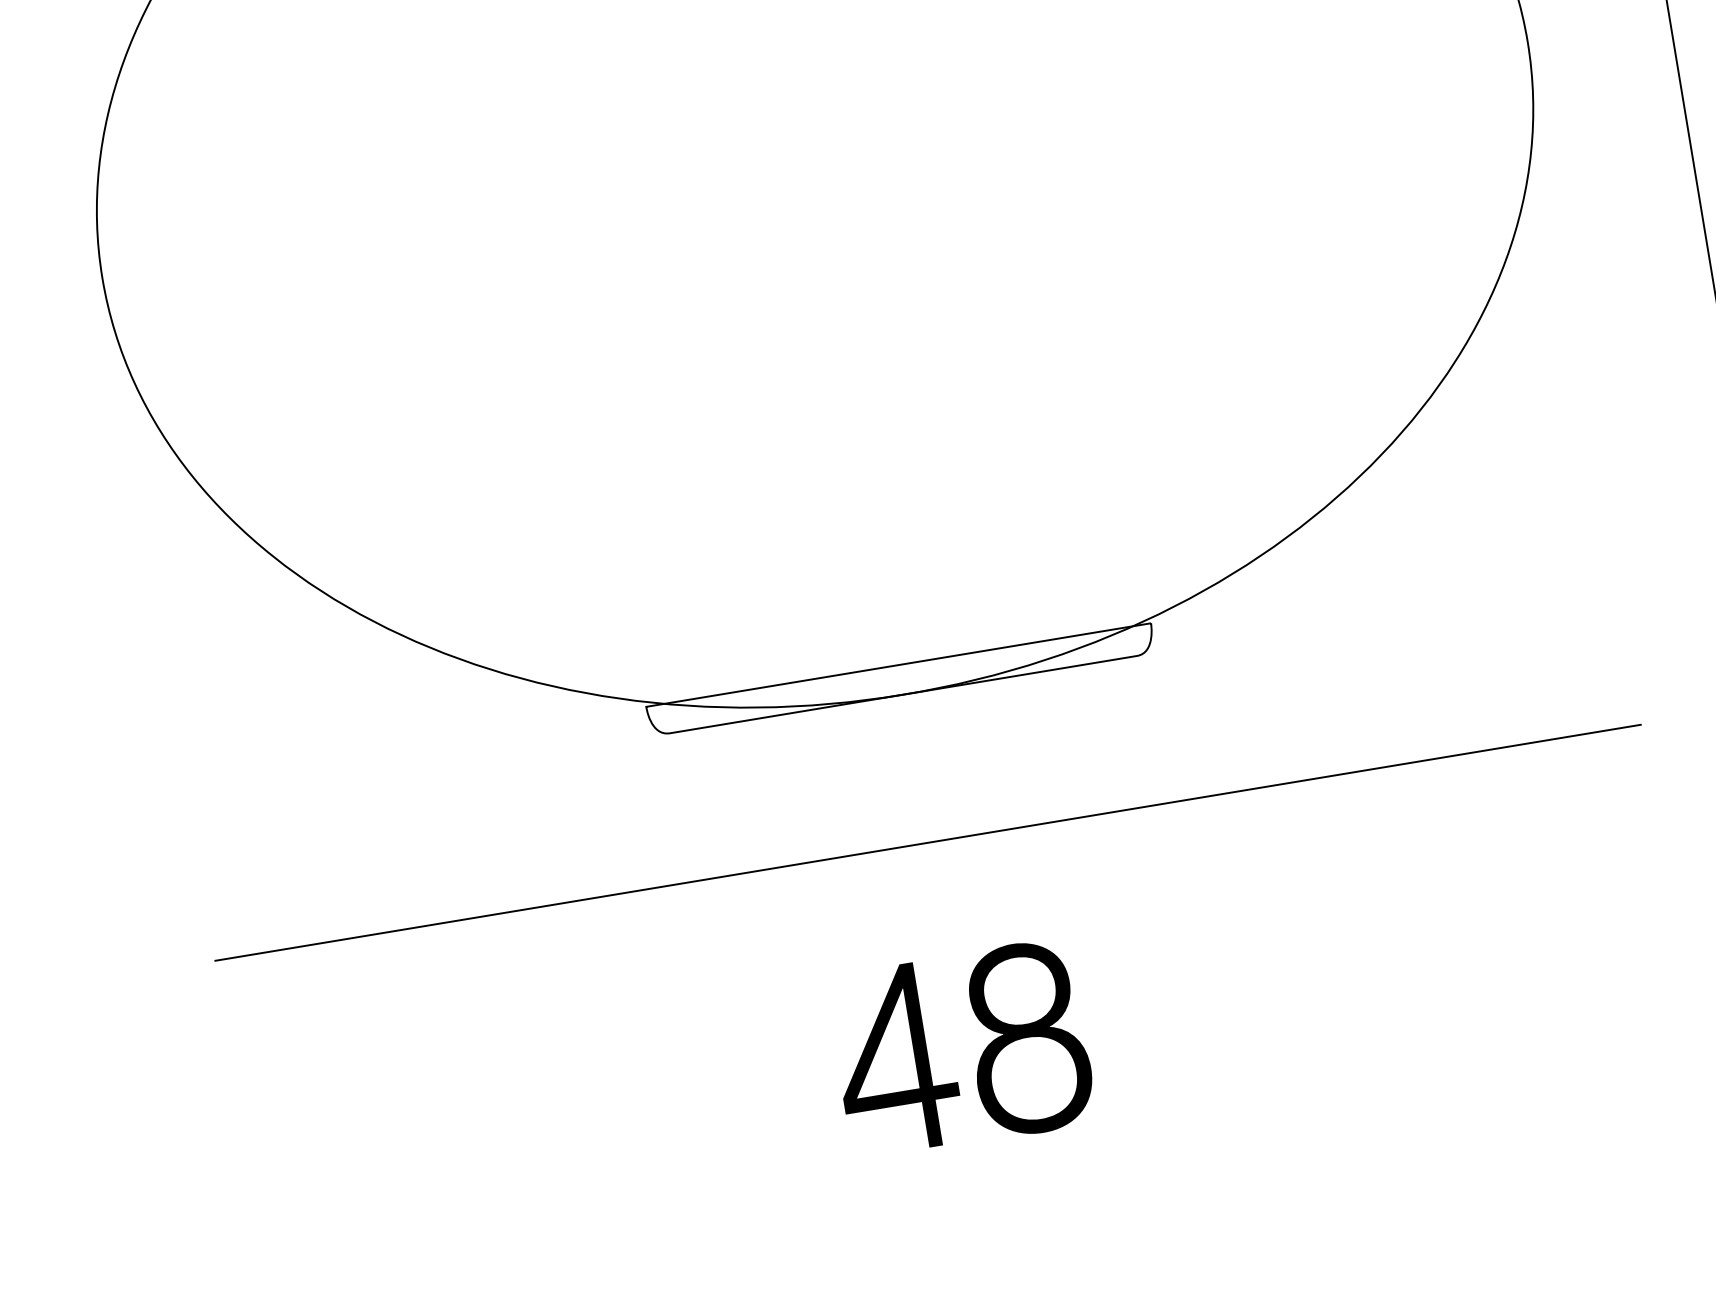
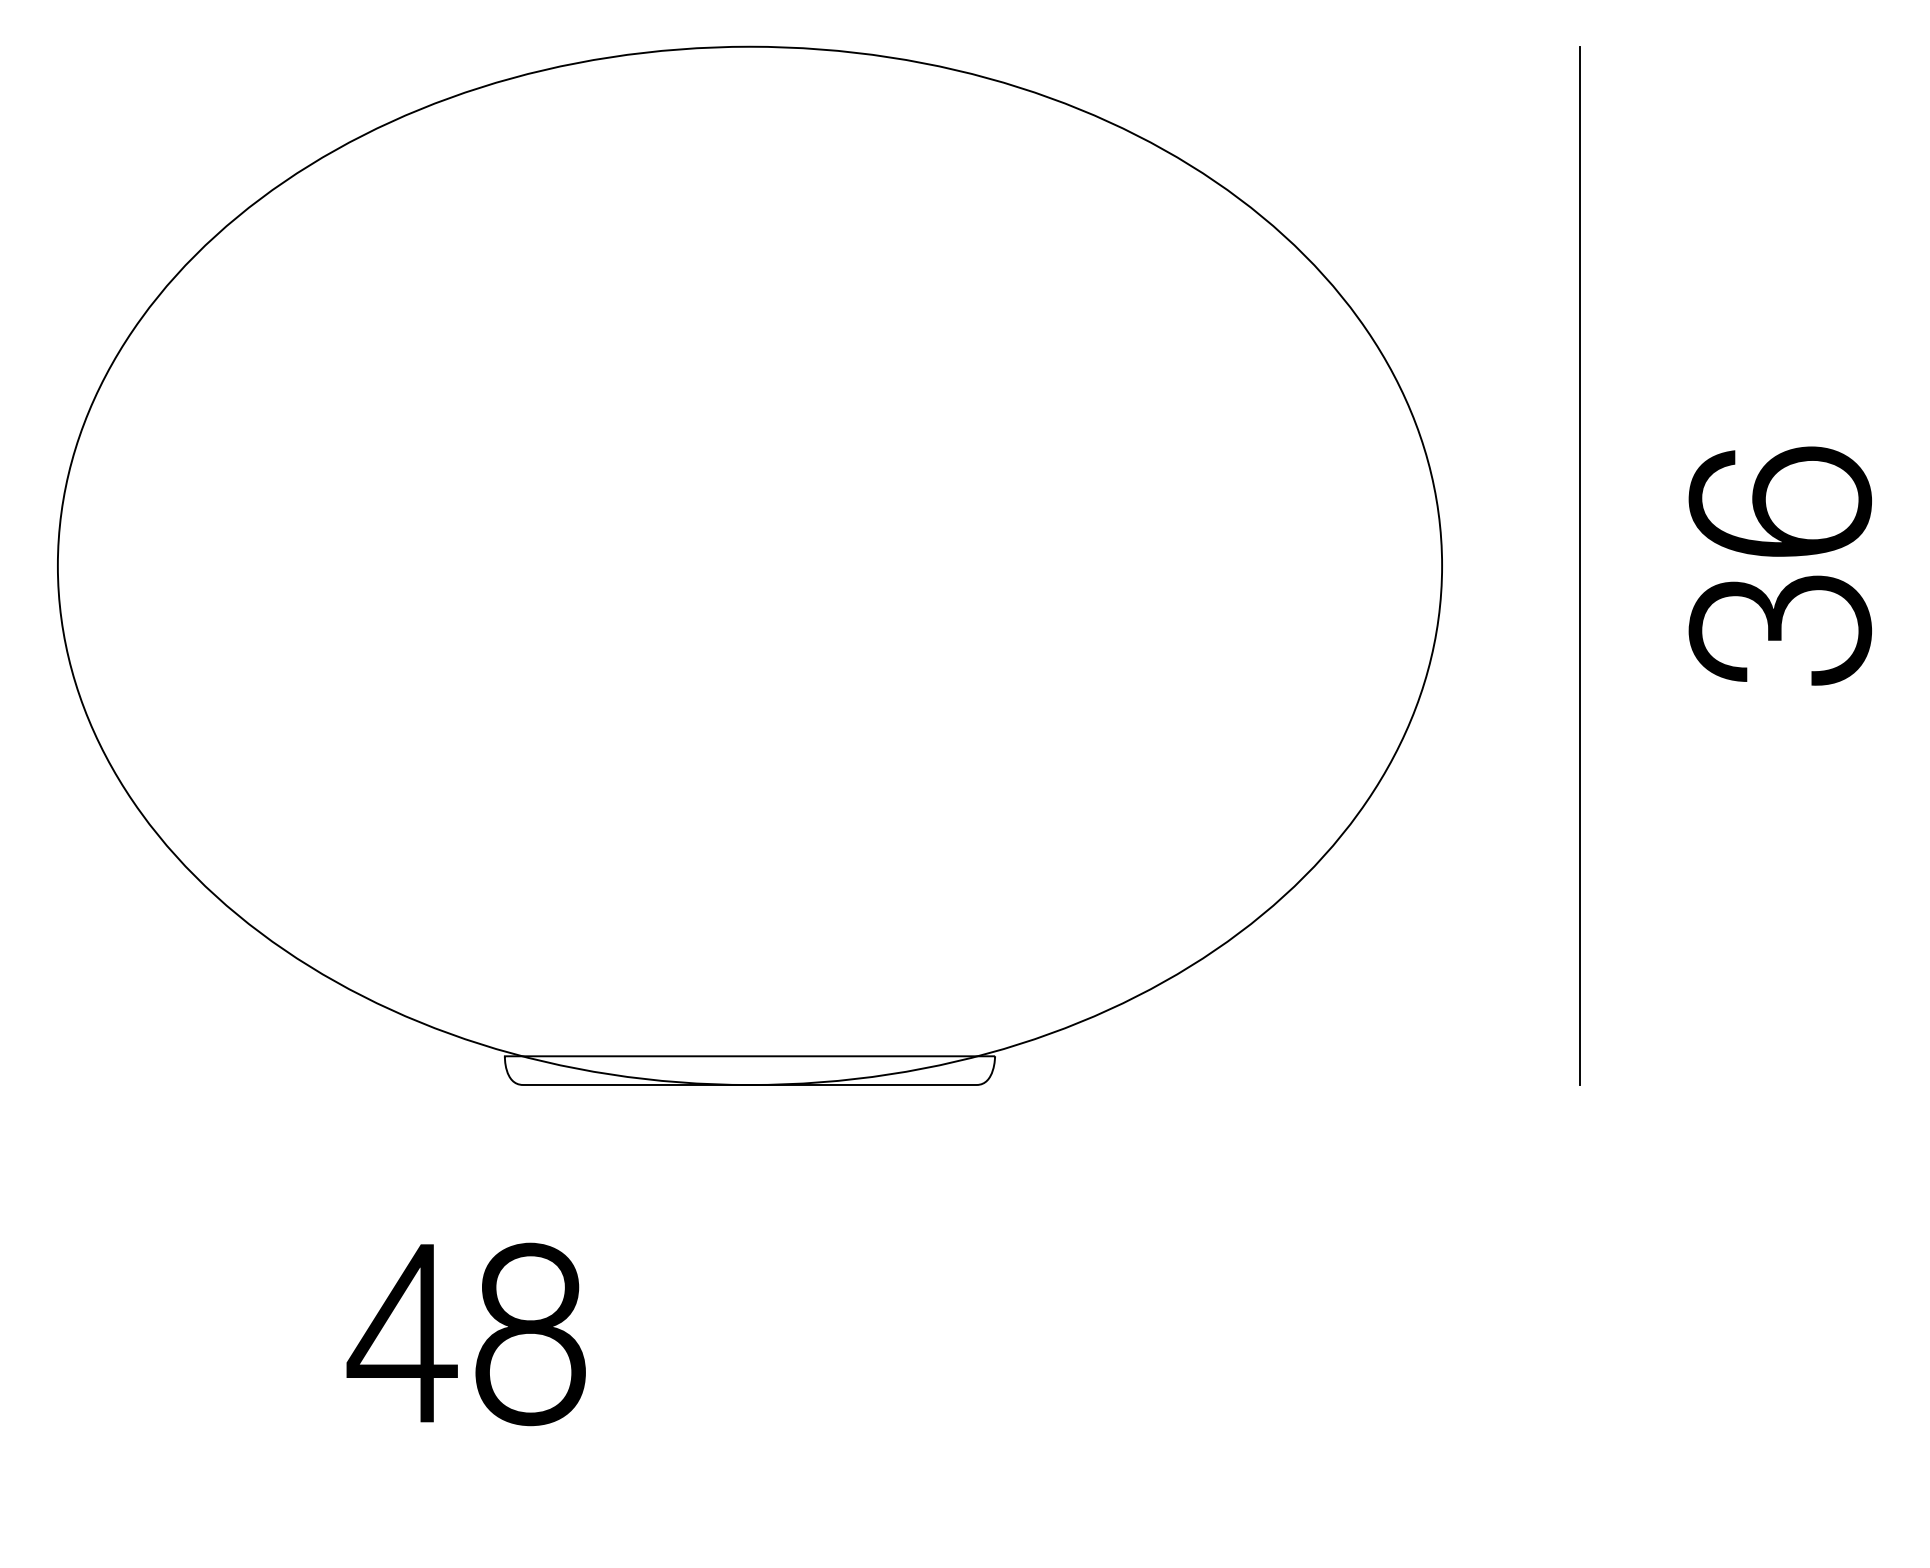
line: (927, 842) -> (749, 1228), removed
part: (980, 1058) -> (482, 1345), moved

